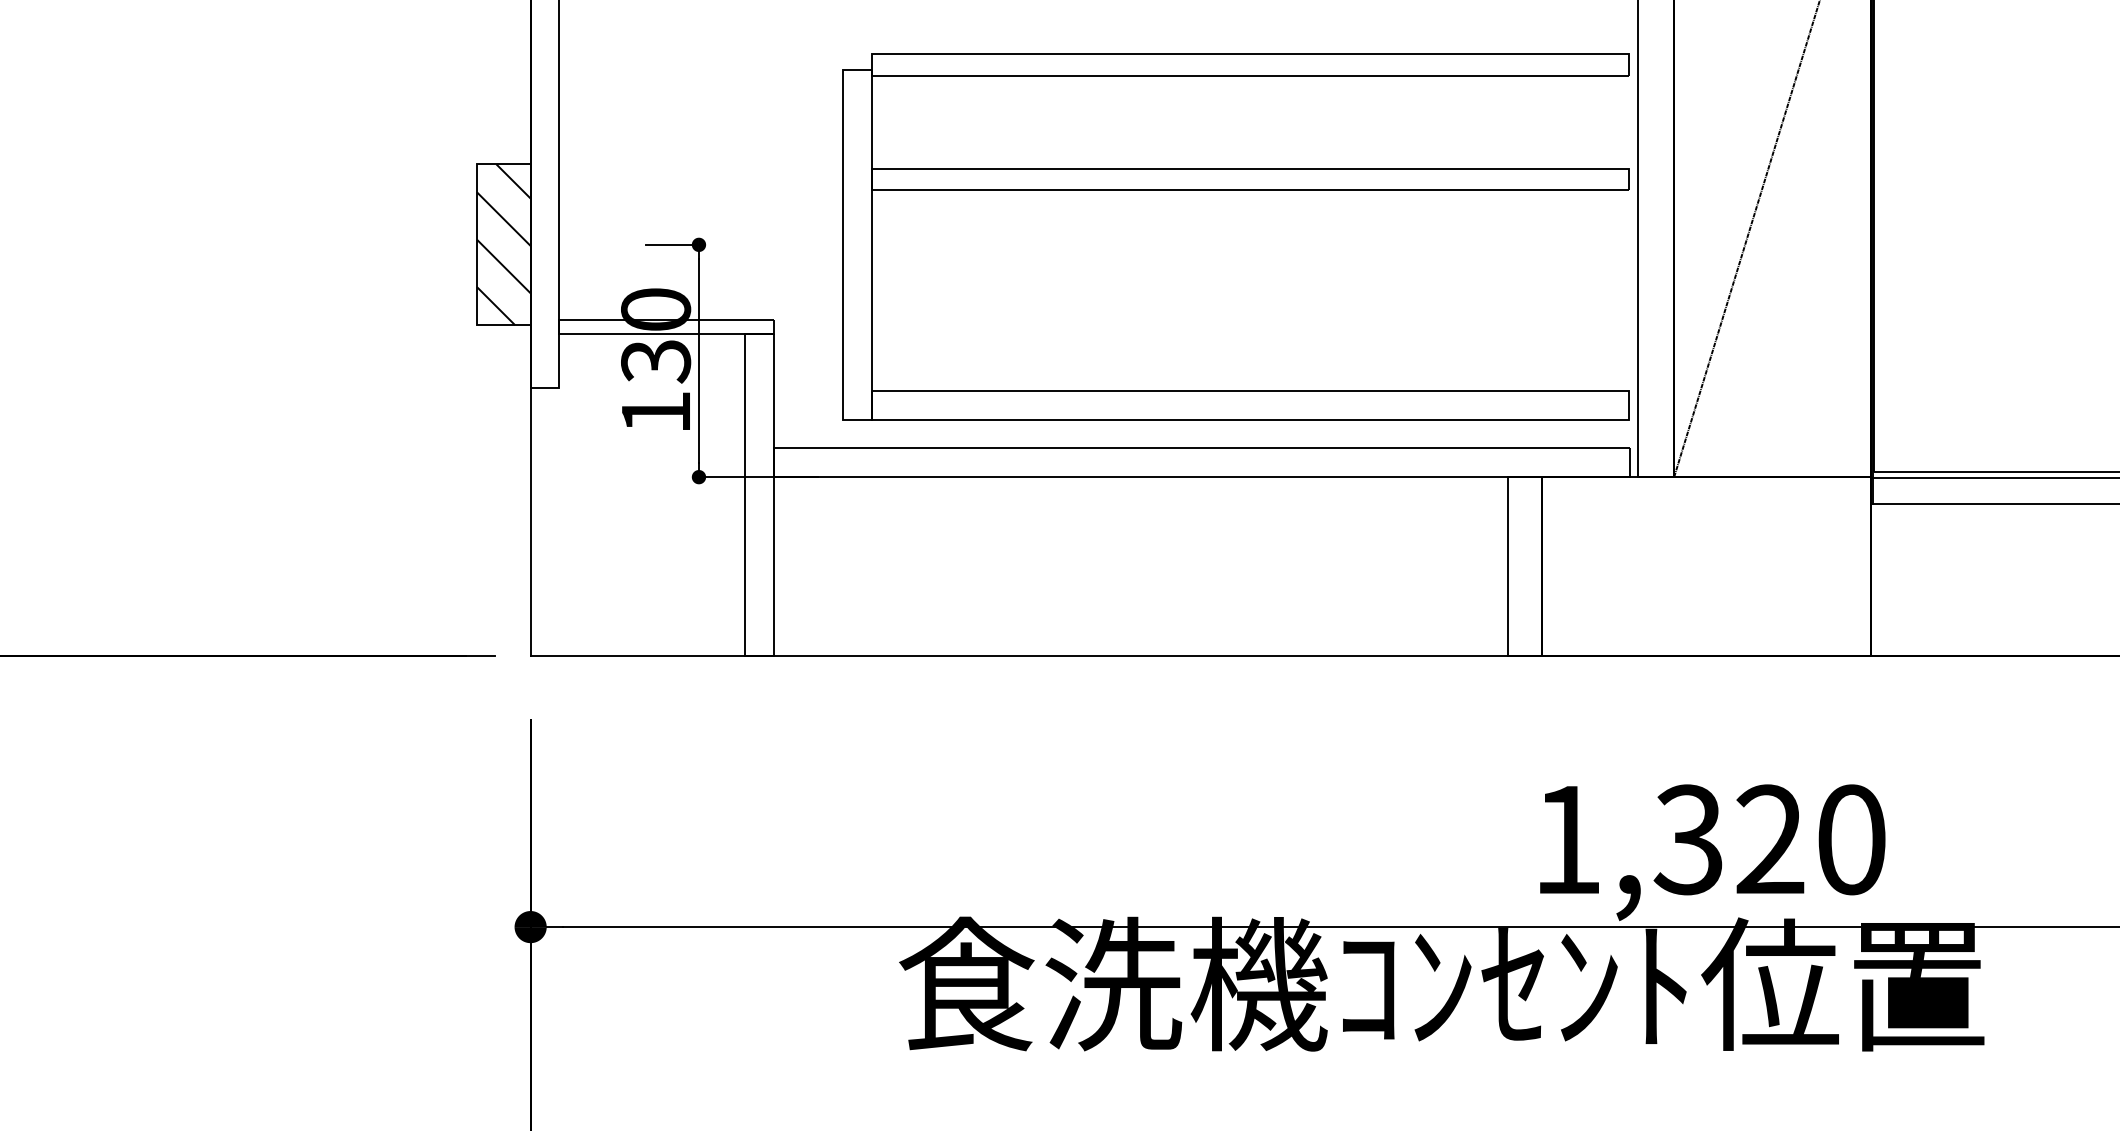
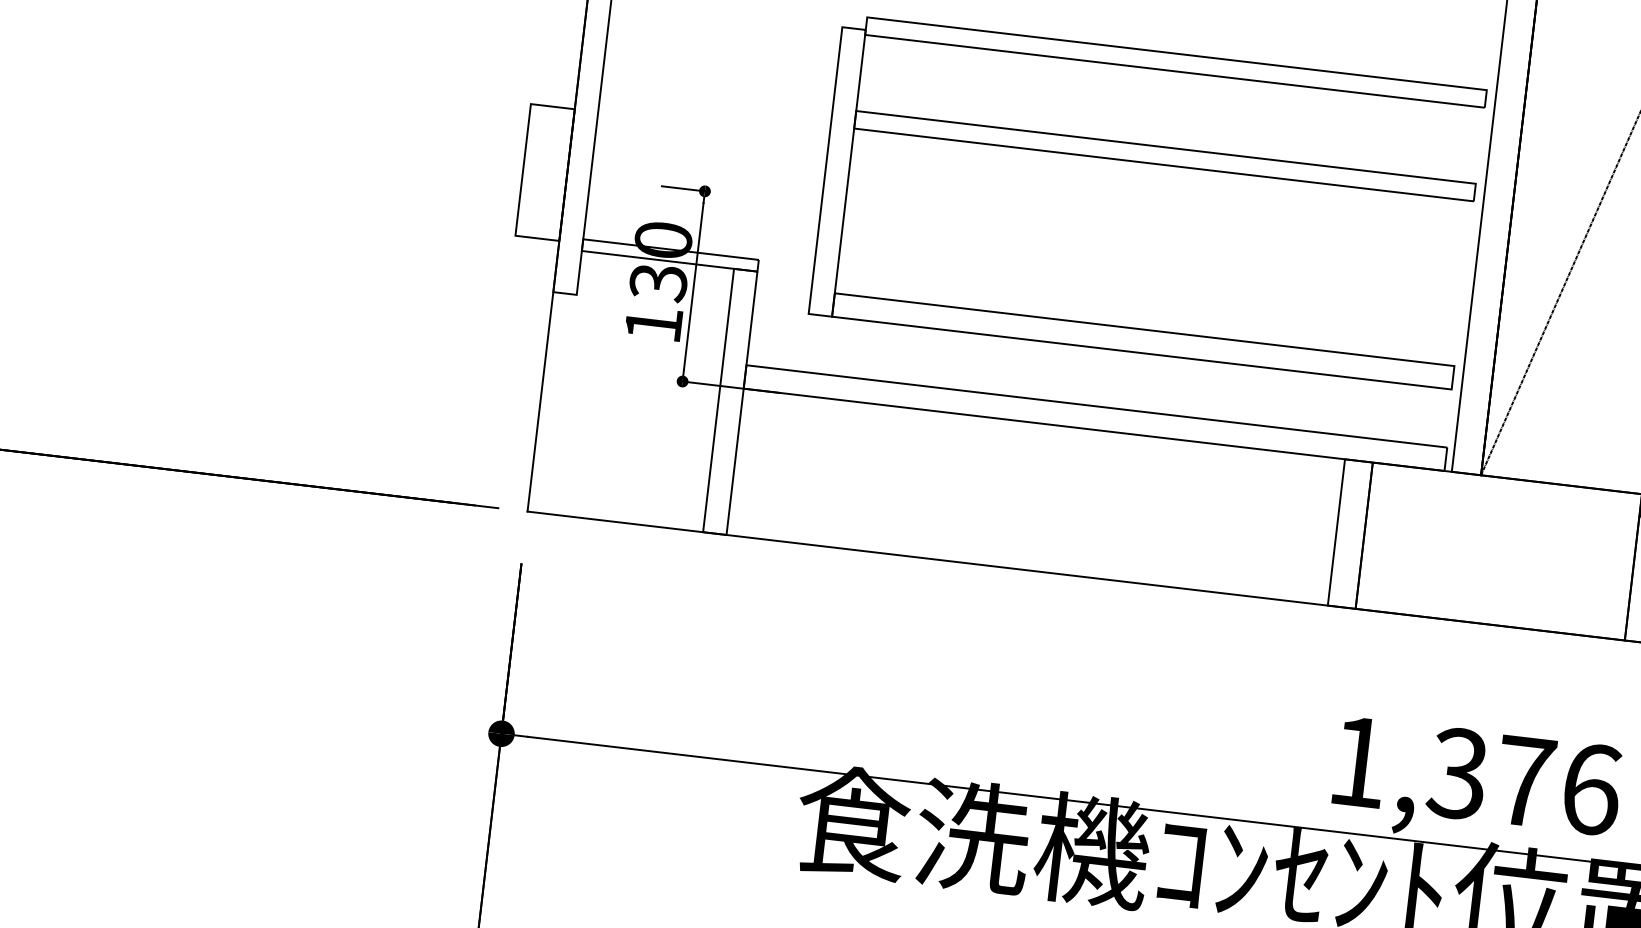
part: (1235, 190) -> (1151, 163), moved
hatch: (503, 244) -> (544, 172), removed
text: (1811, 839) -> (1558, 785), 1,320 -> 1,376

